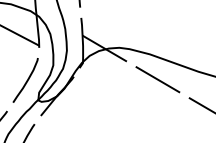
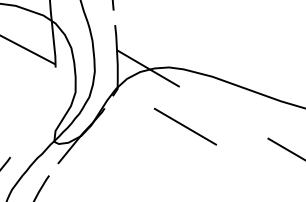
line: (157, 79) -> (184, 126), moved
curve: (26, 80) -> (37, 113), removed

